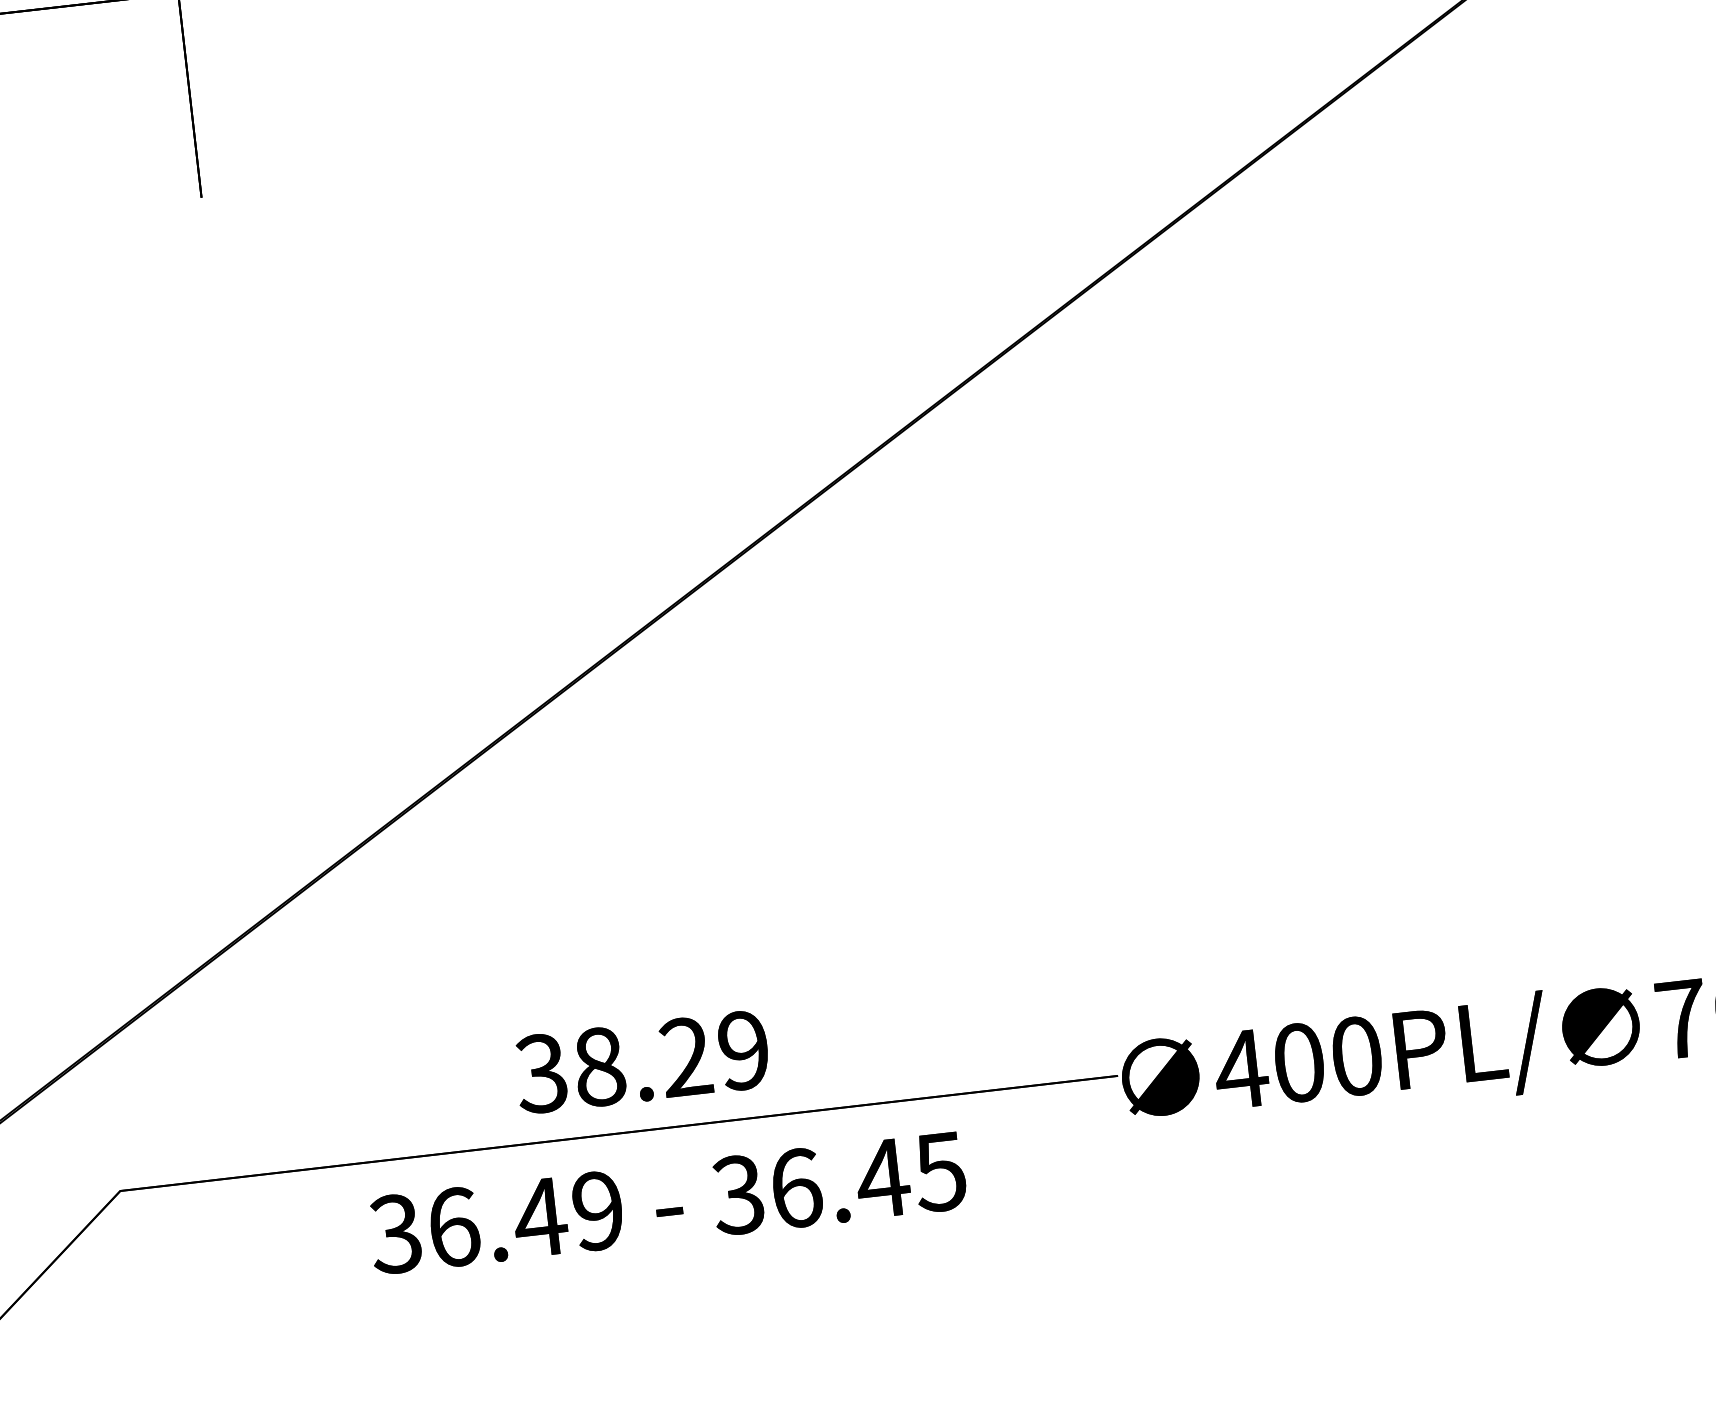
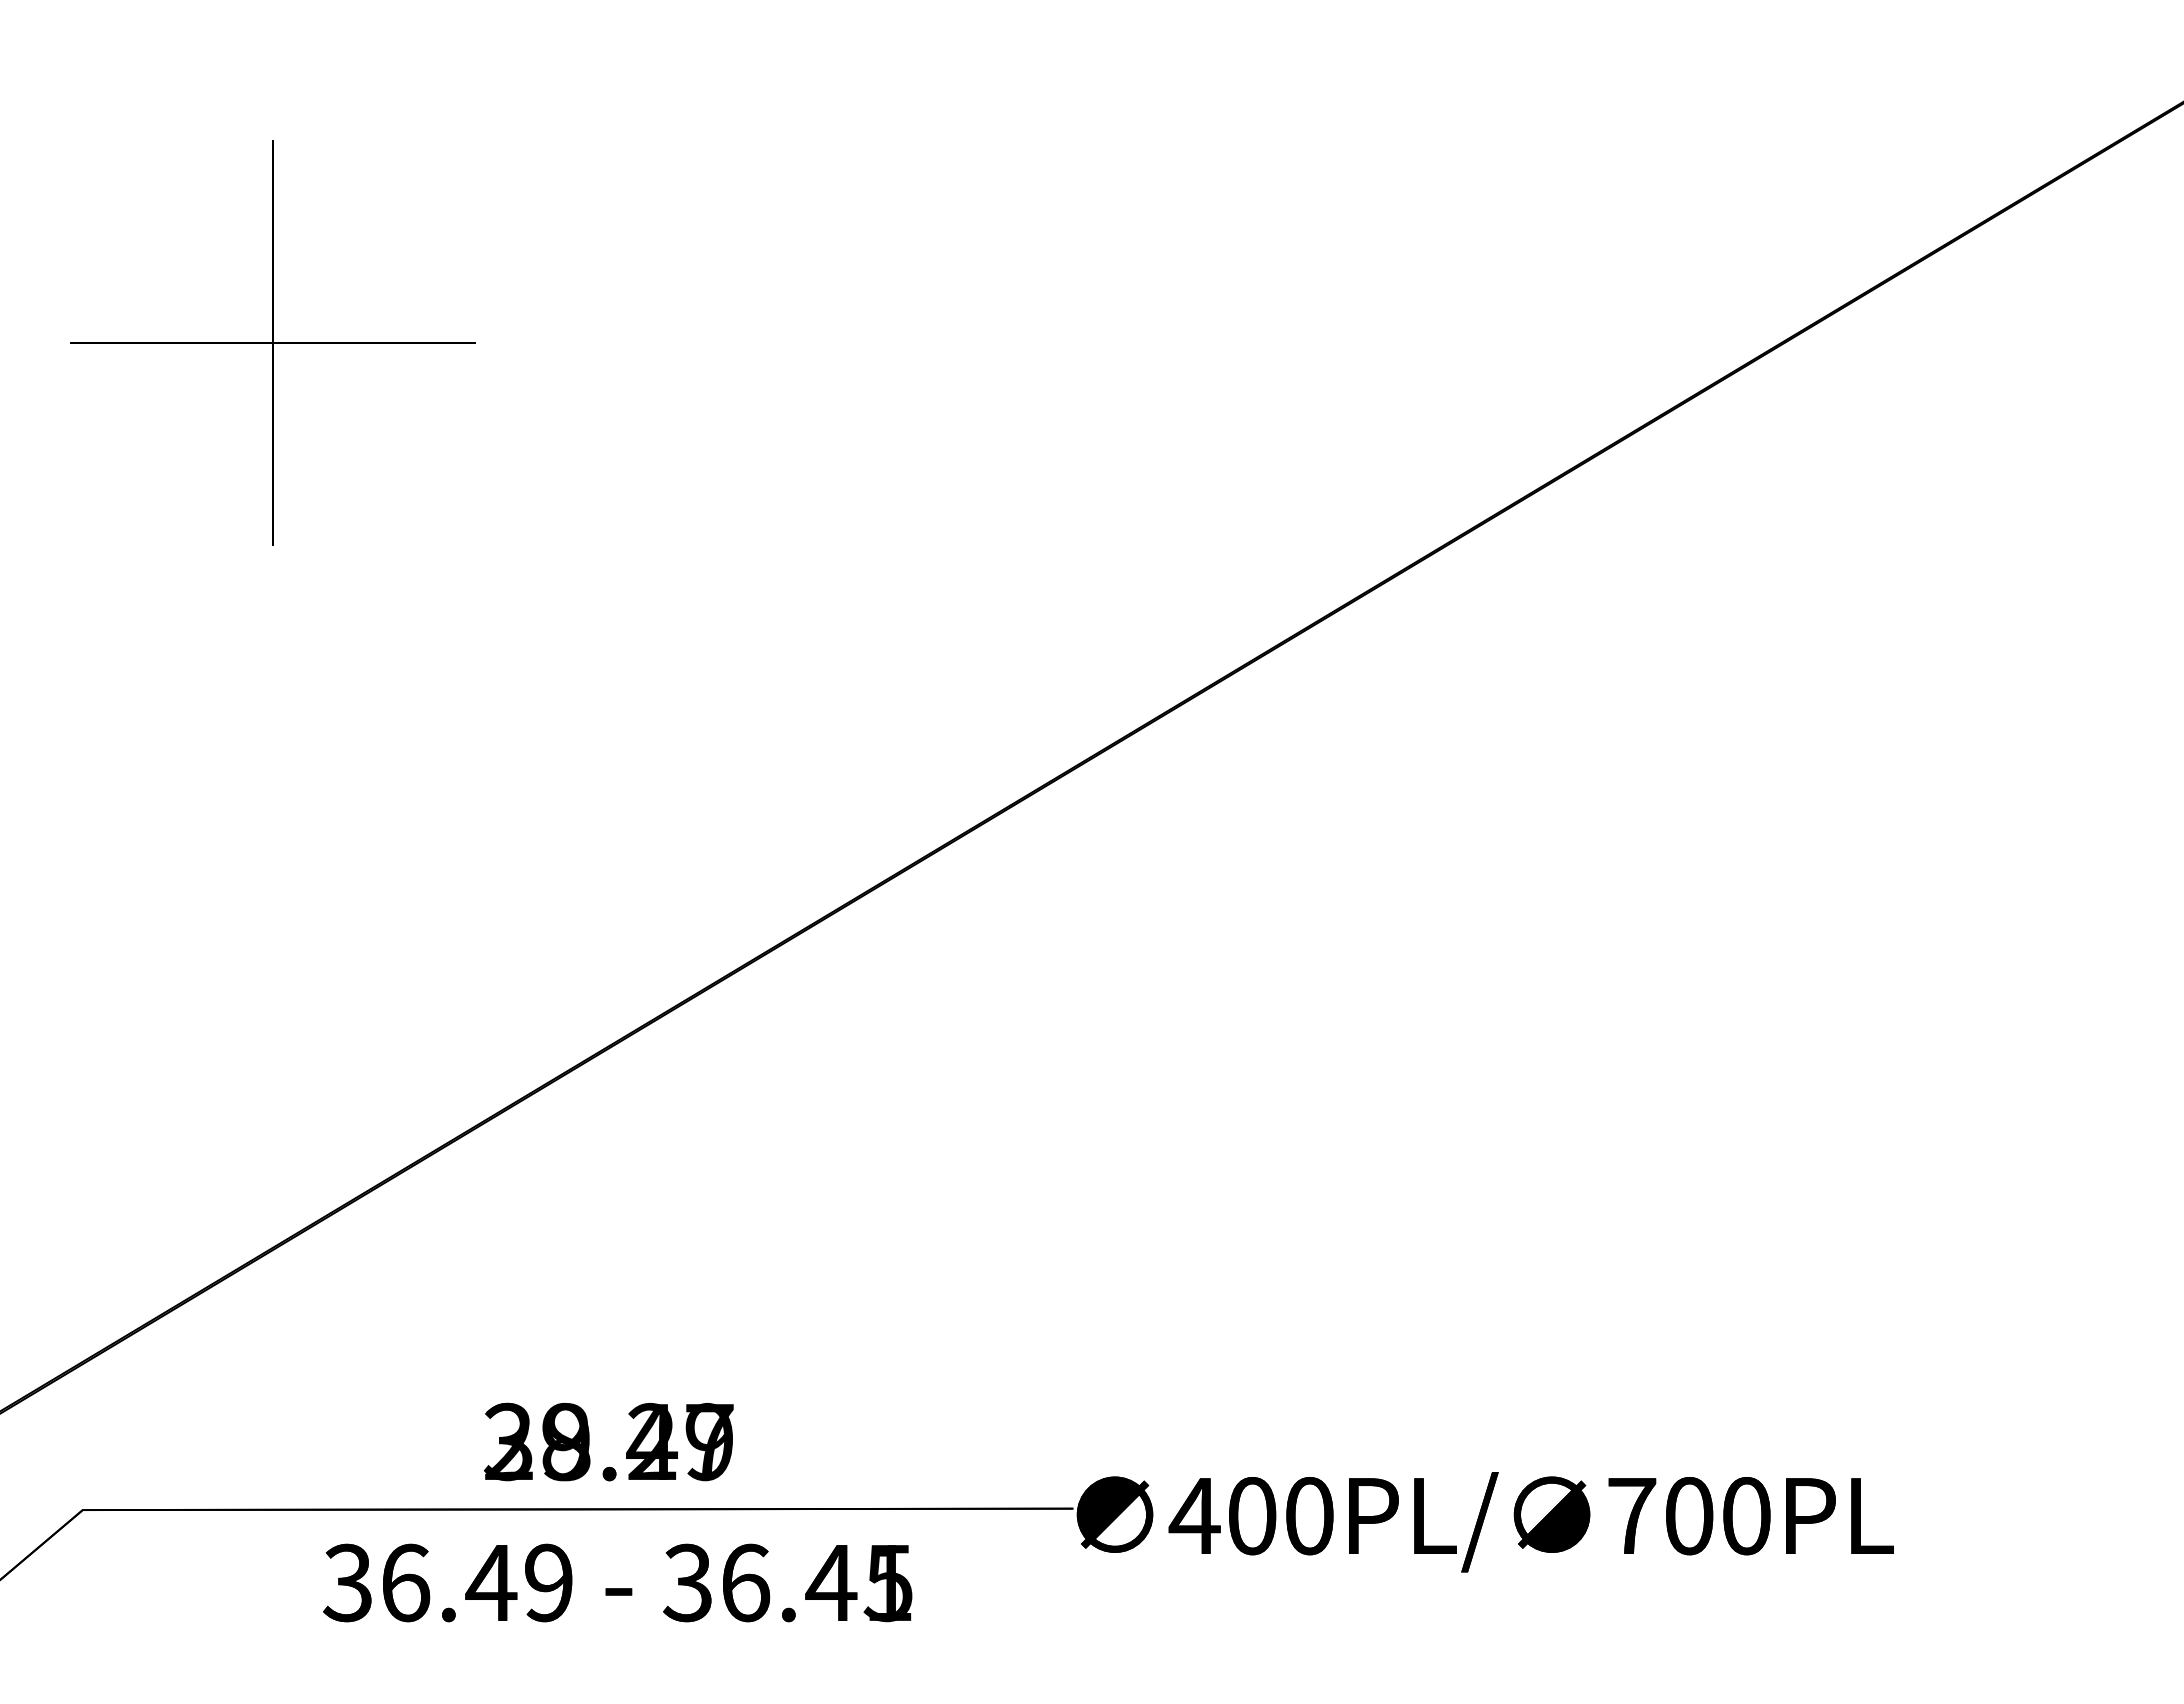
text: (642, 1061) -> (608, 1441), 38.29 -> 29.47
text: (939, 1172) -> (887, 1583), 36.45 -> 36.41

